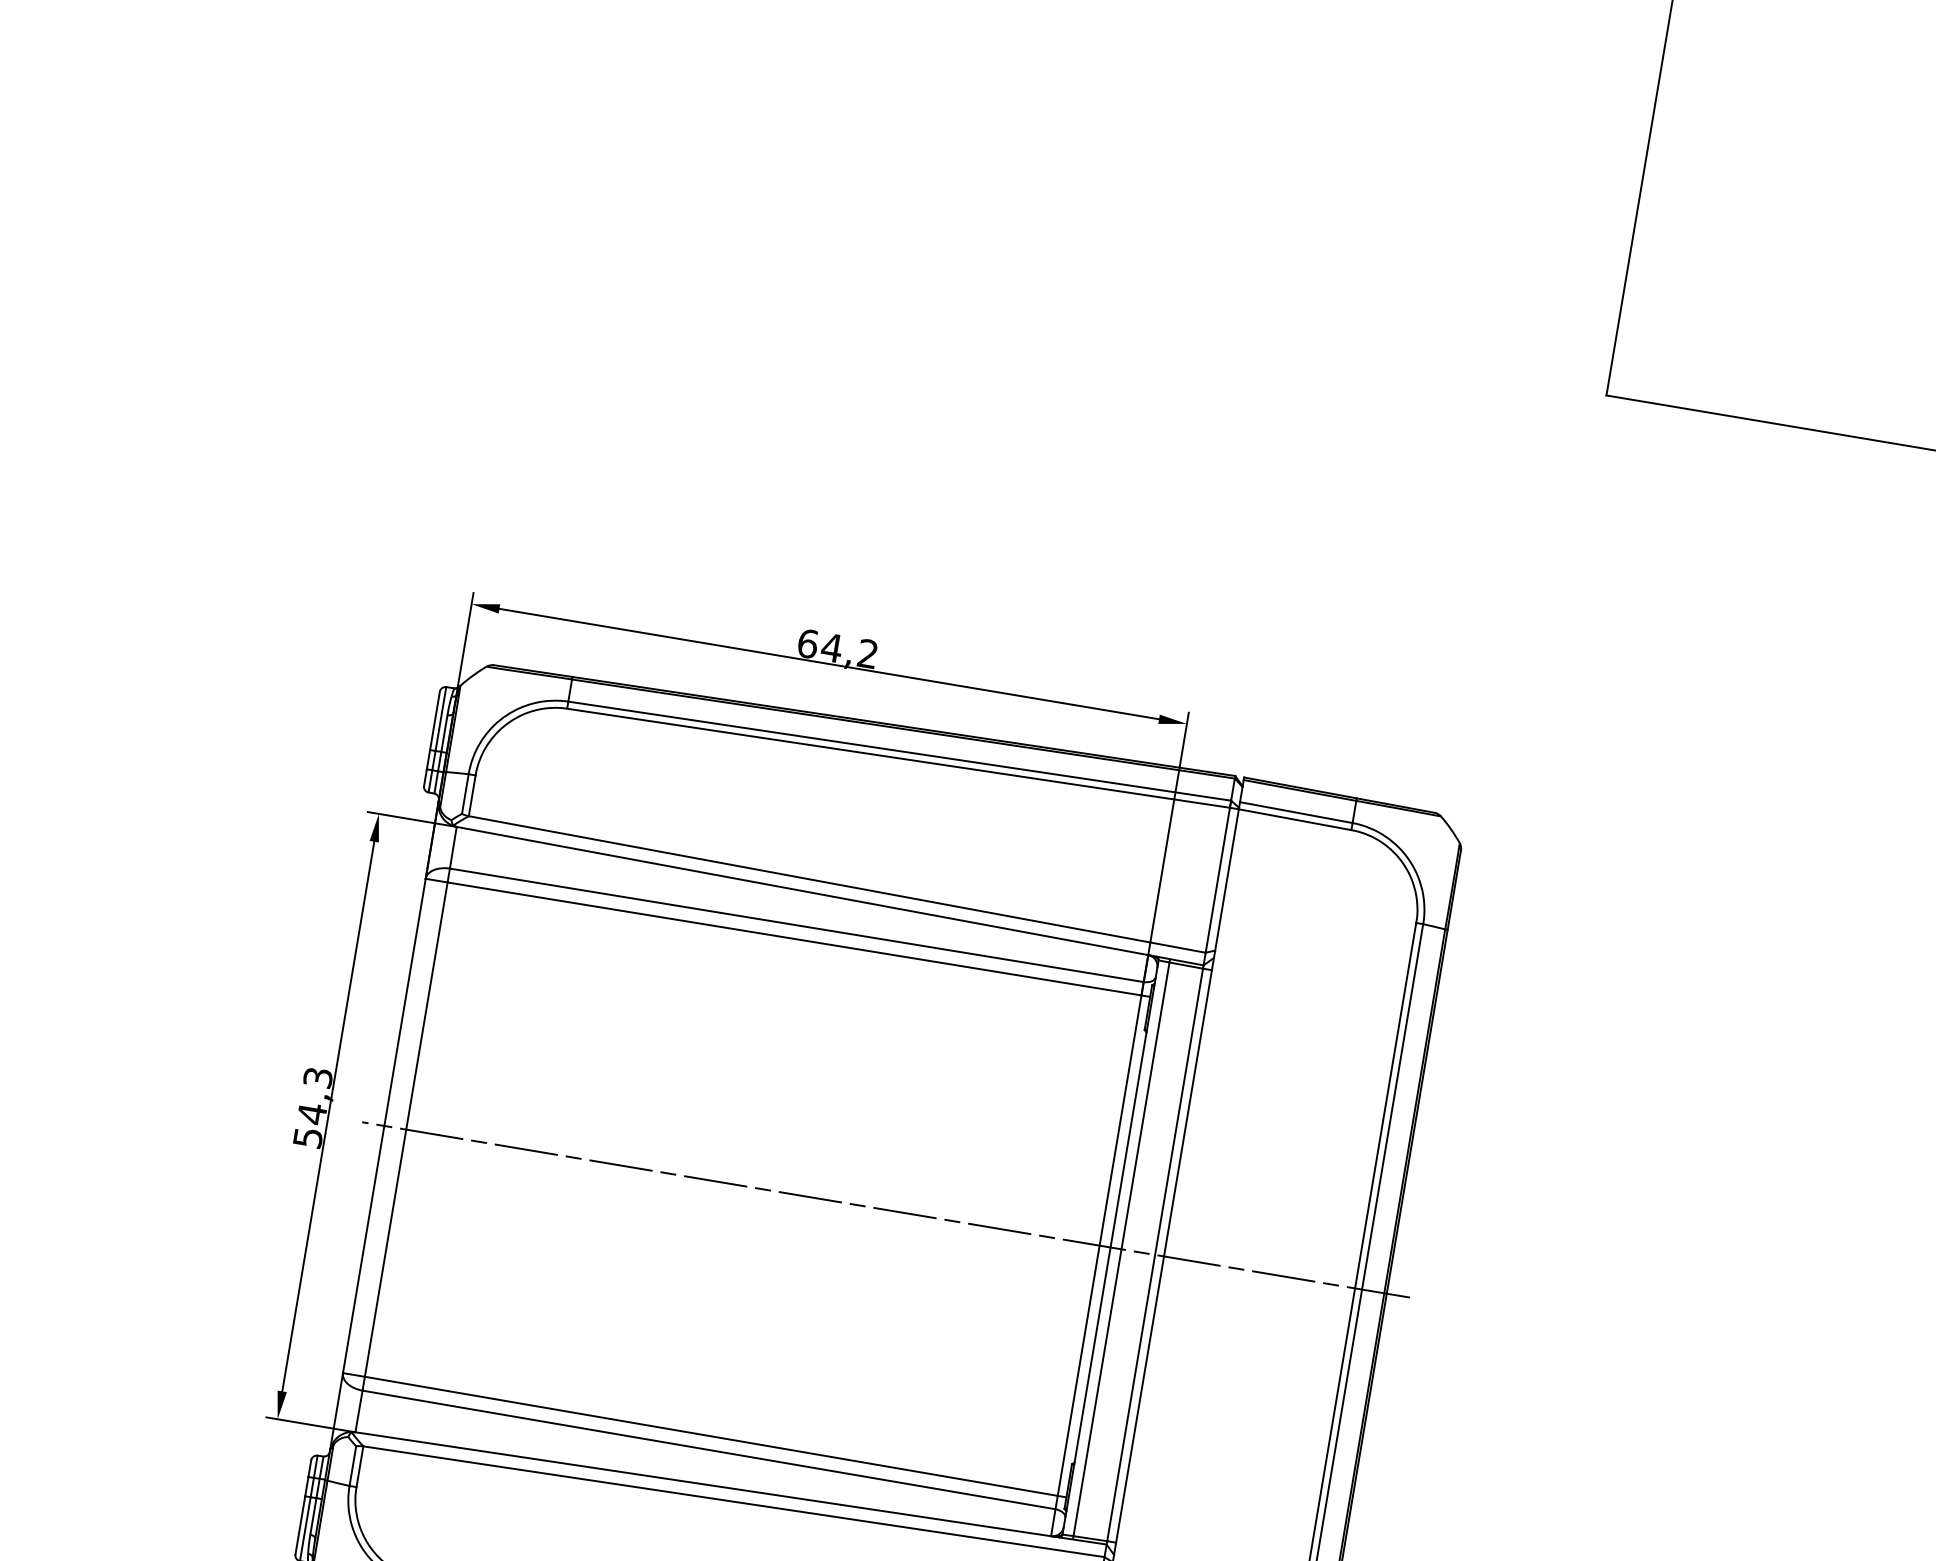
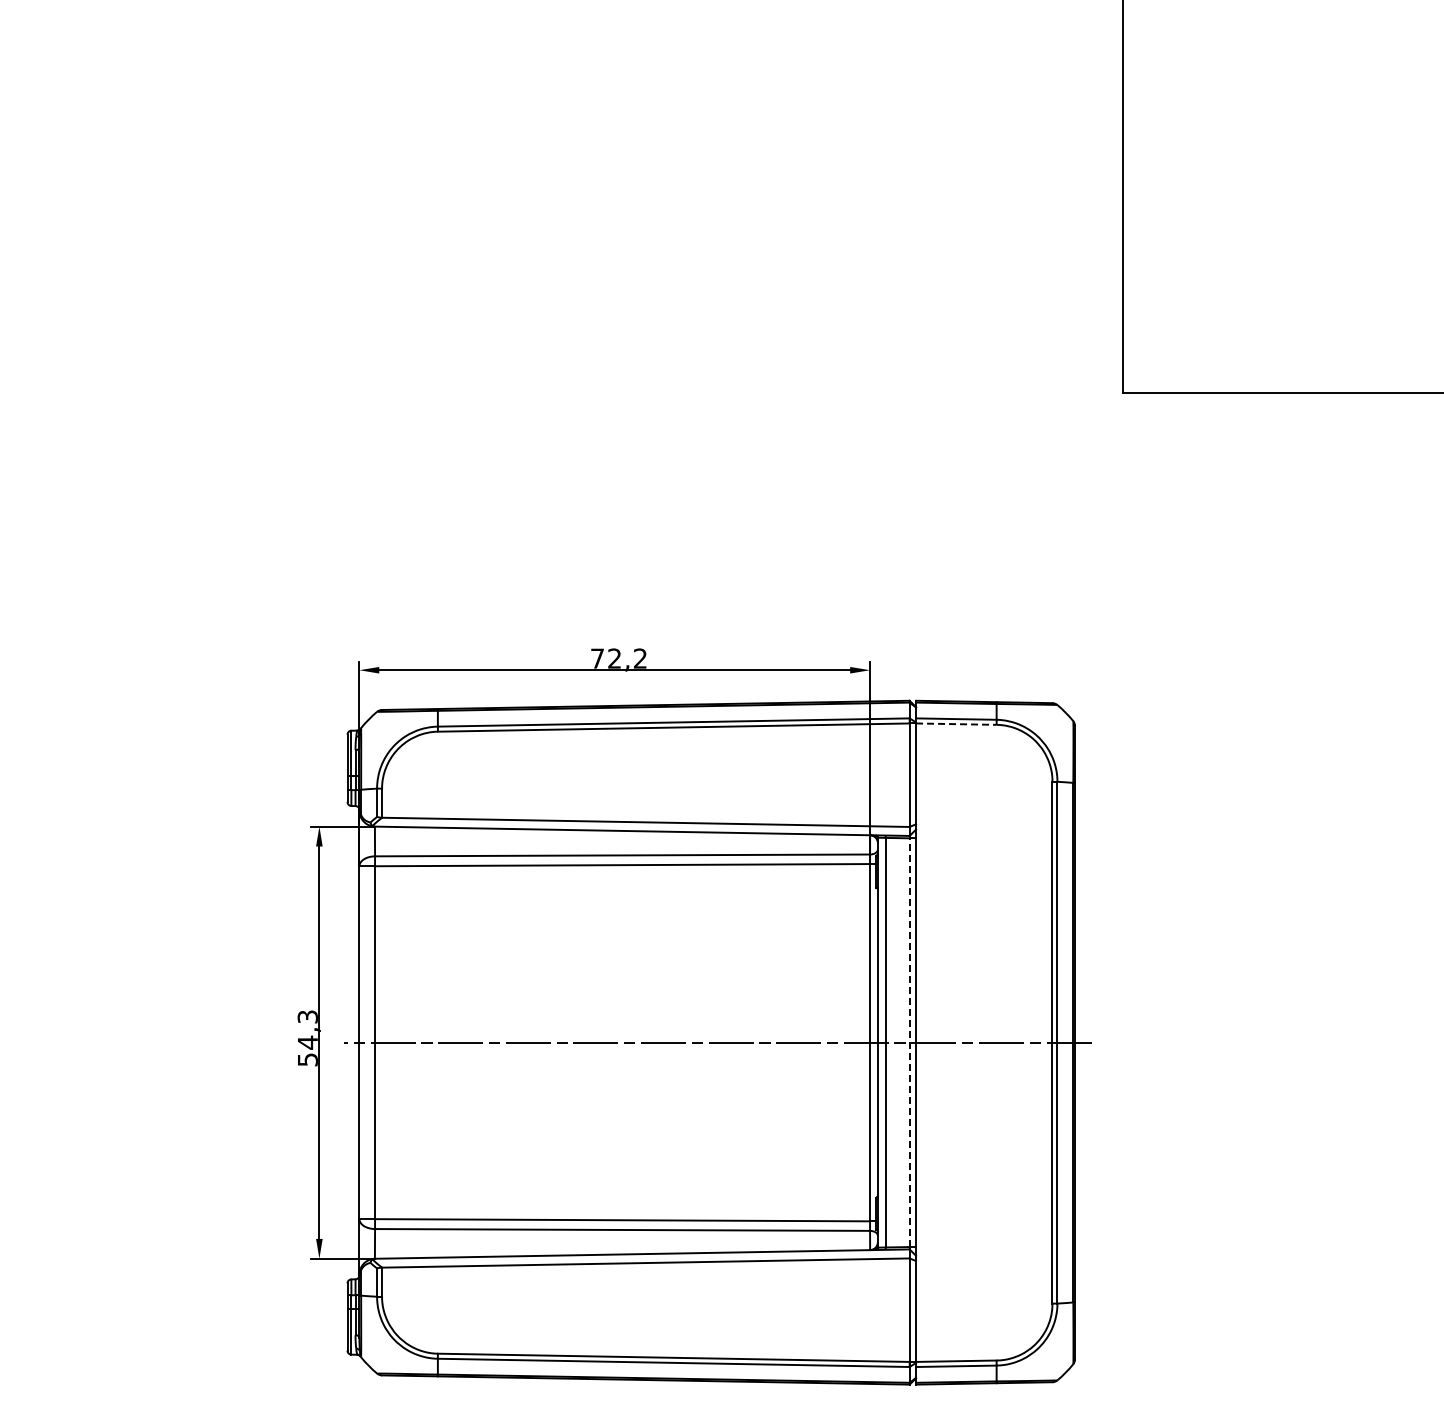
text: (820, 645) -> (606, 658), 64,2 -> 72,2
line: (1295, 820) -> (956, 724), solid -> dashed
line: (1154, 1254) -> (909, 1042), solid -> dashed

